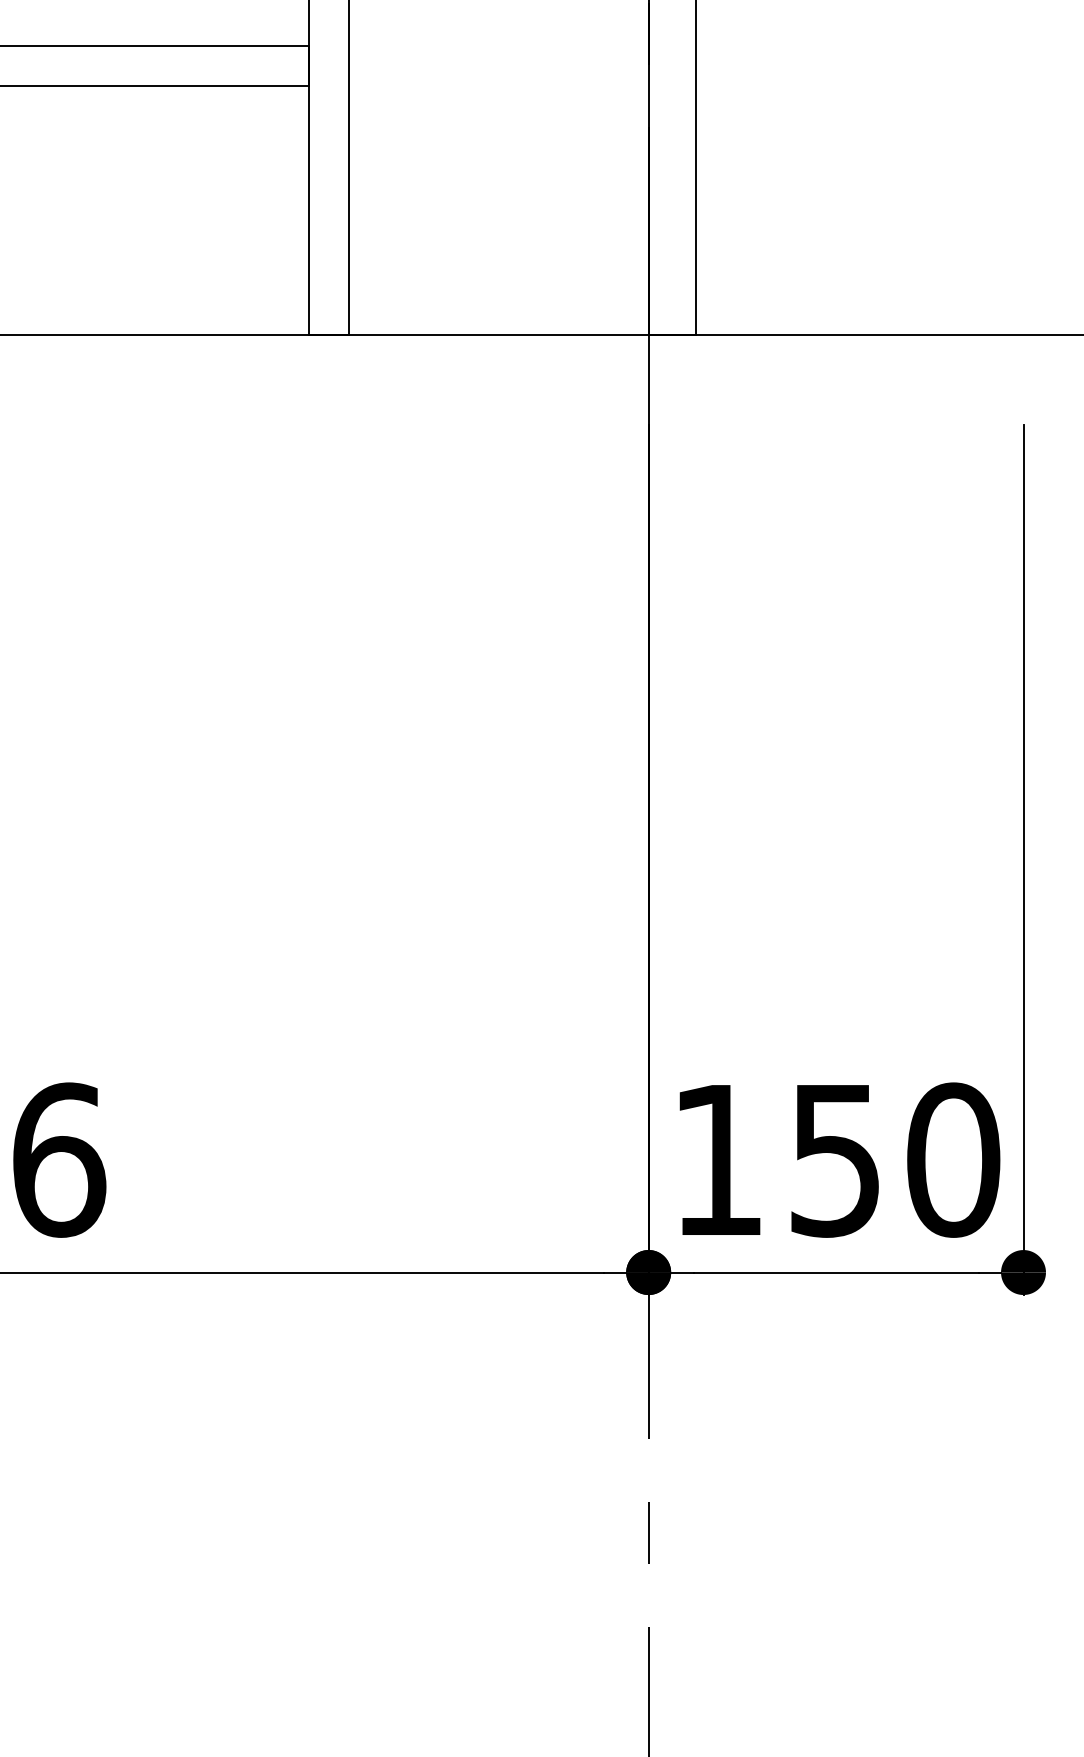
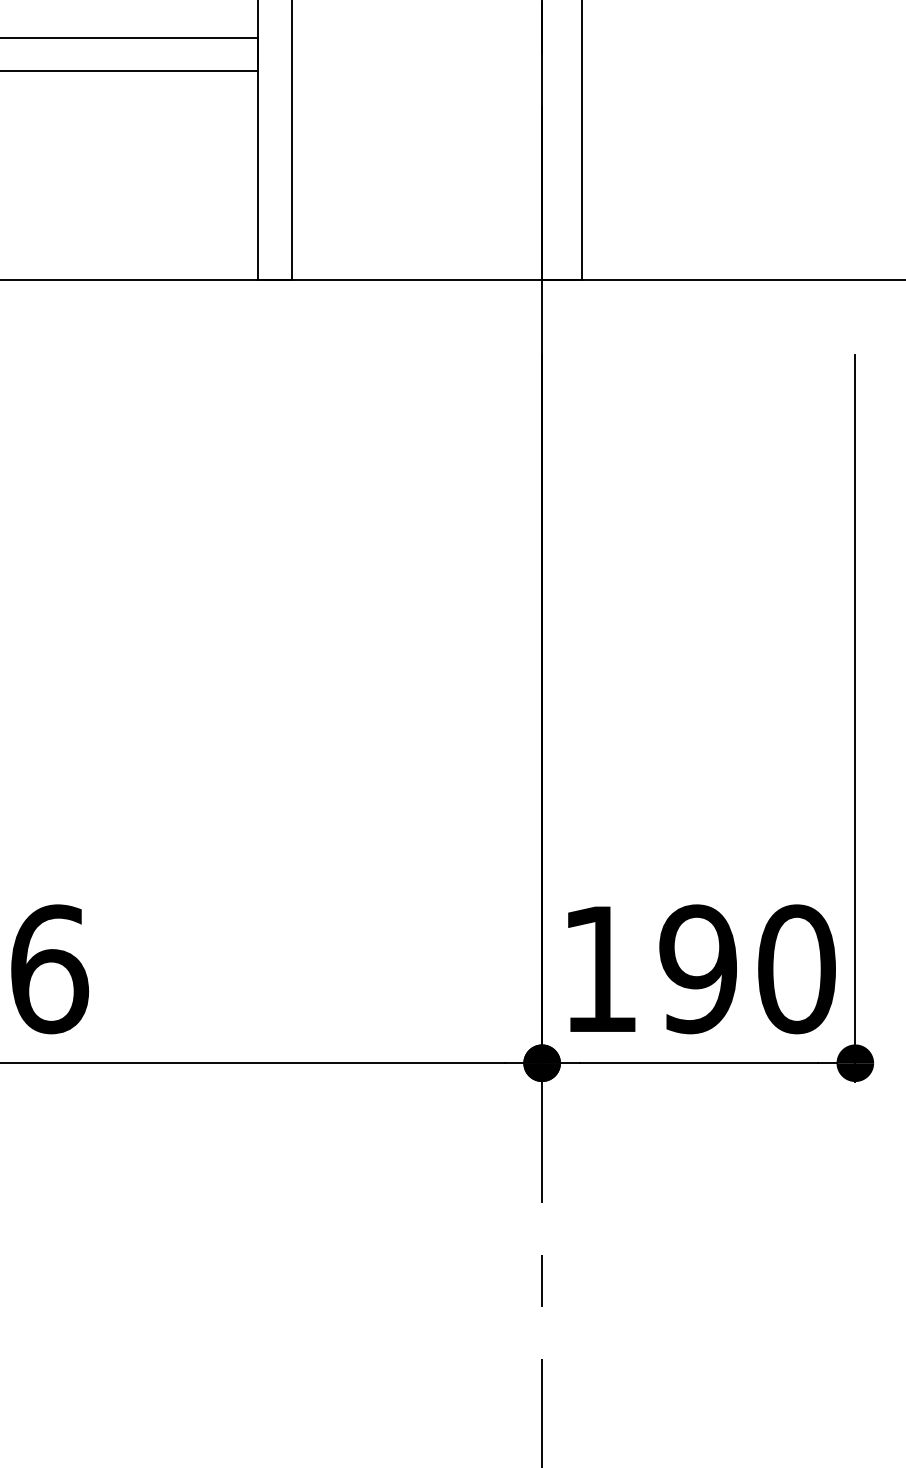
text: (834, 1160) -> (697, 969), 150 -> 190

